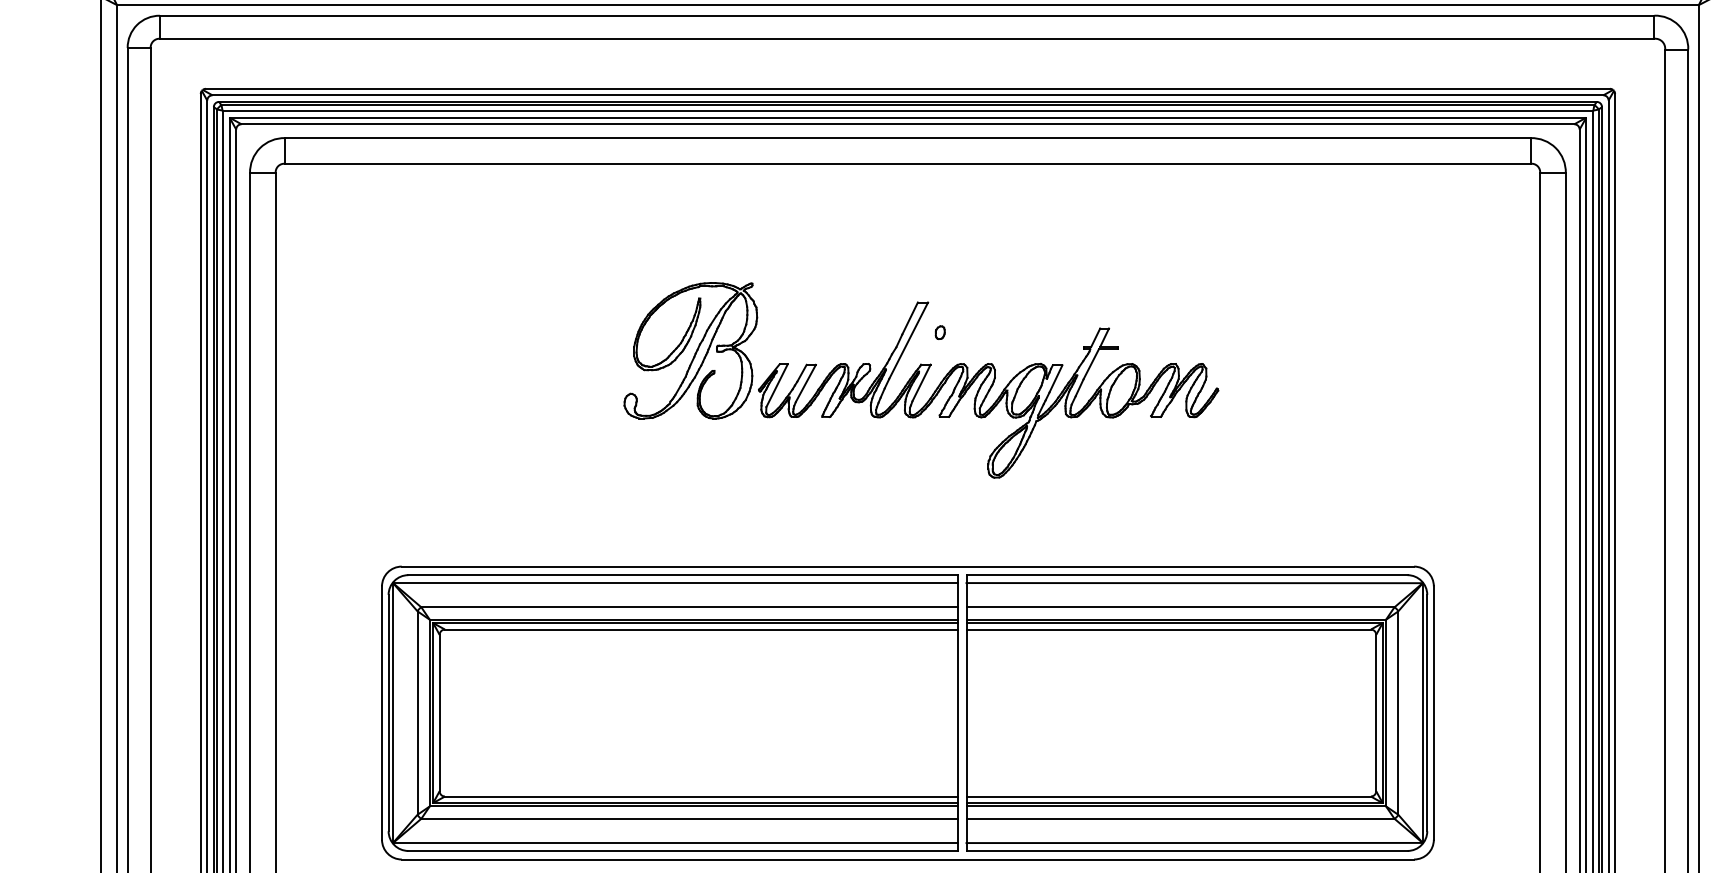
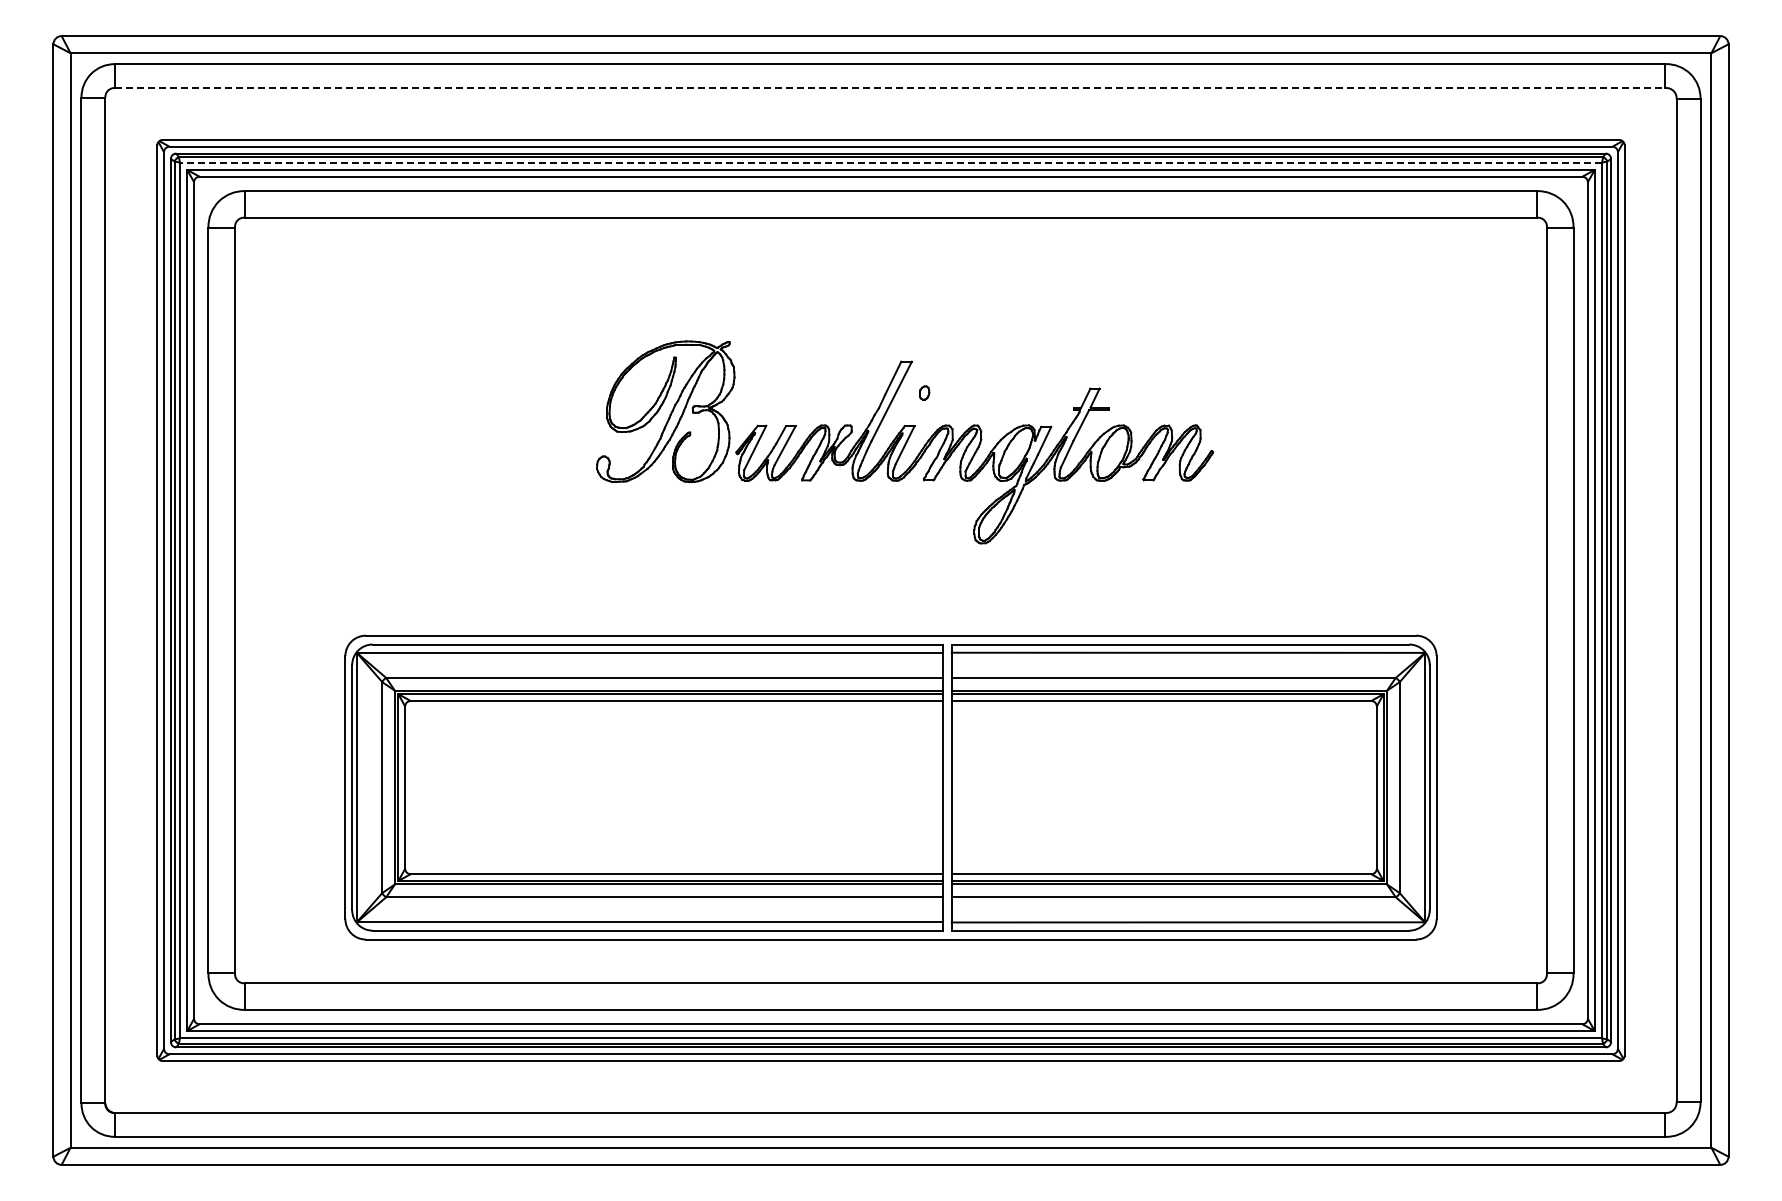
line: (907, 39) -> (890, 88), solid -> dashed
line: (907, 110) -> (890, 162), solid -> dashed

